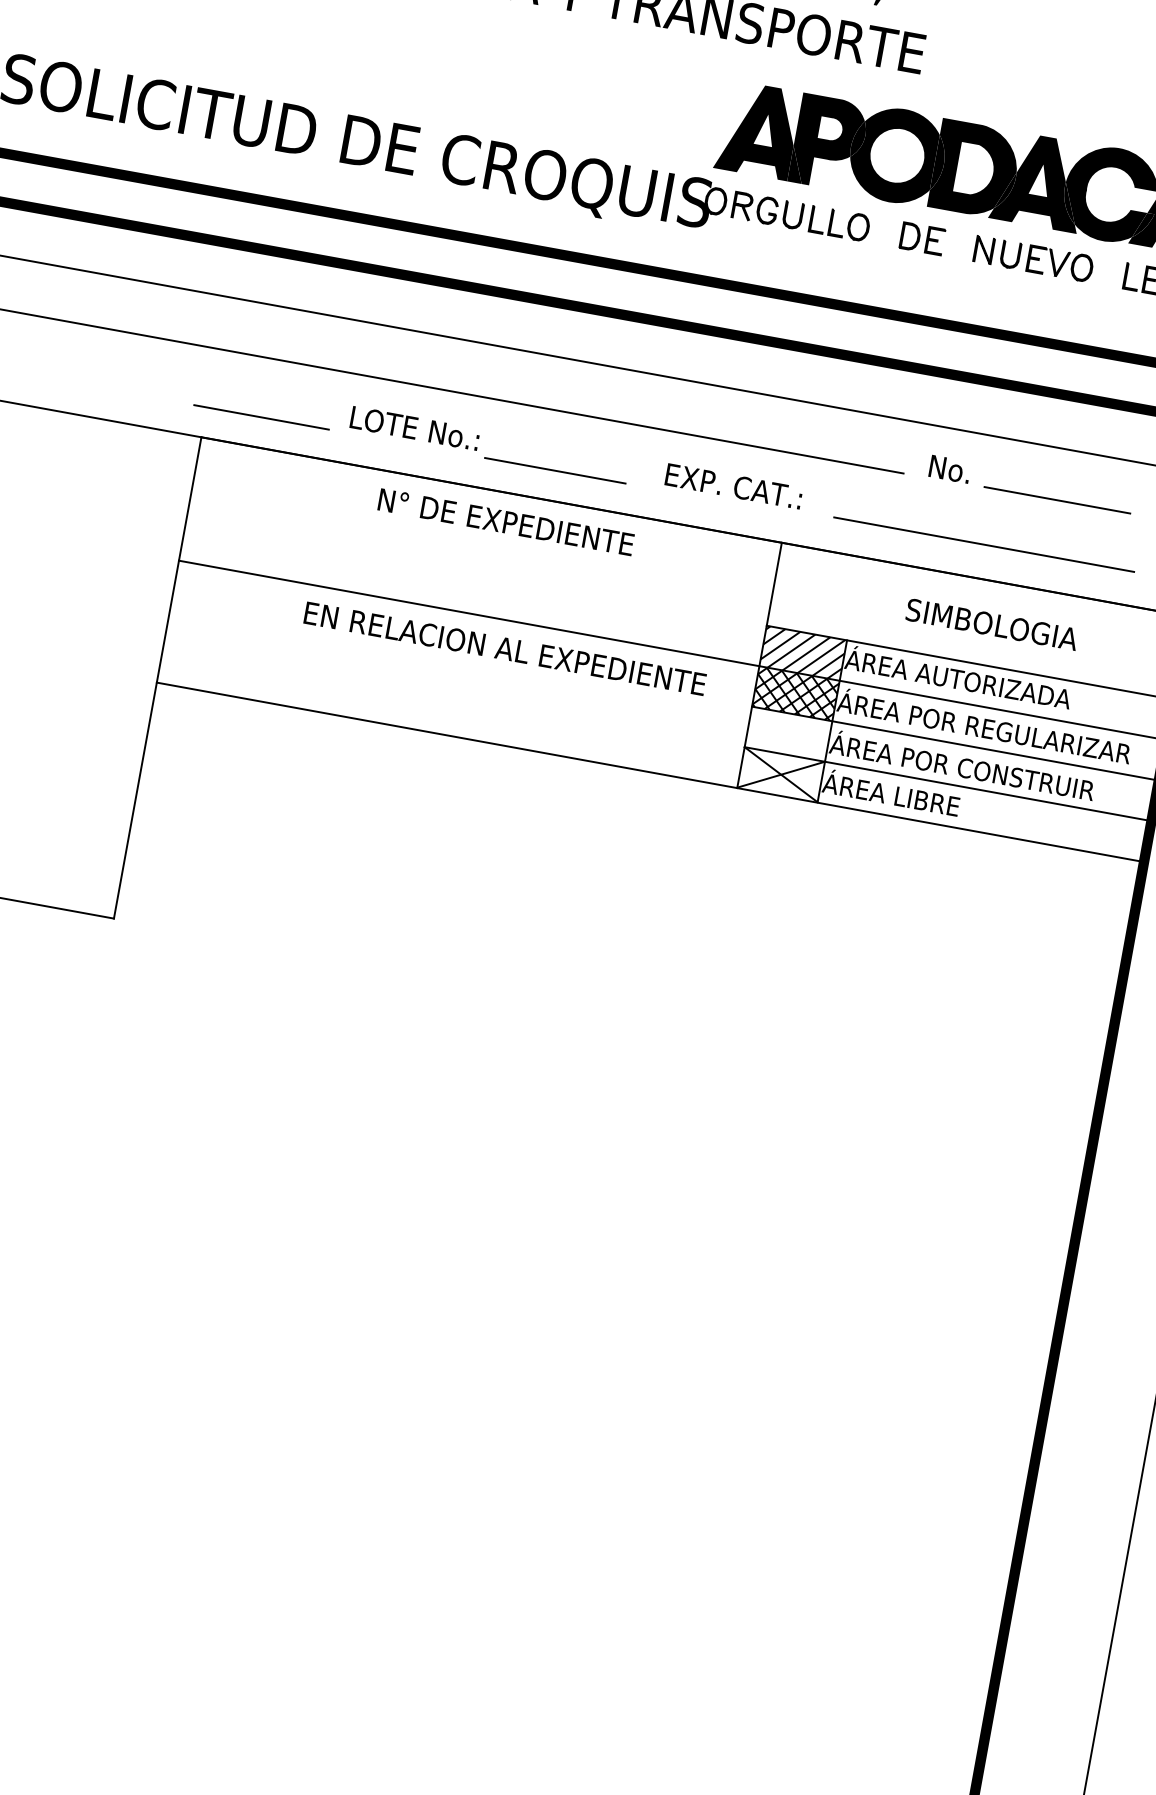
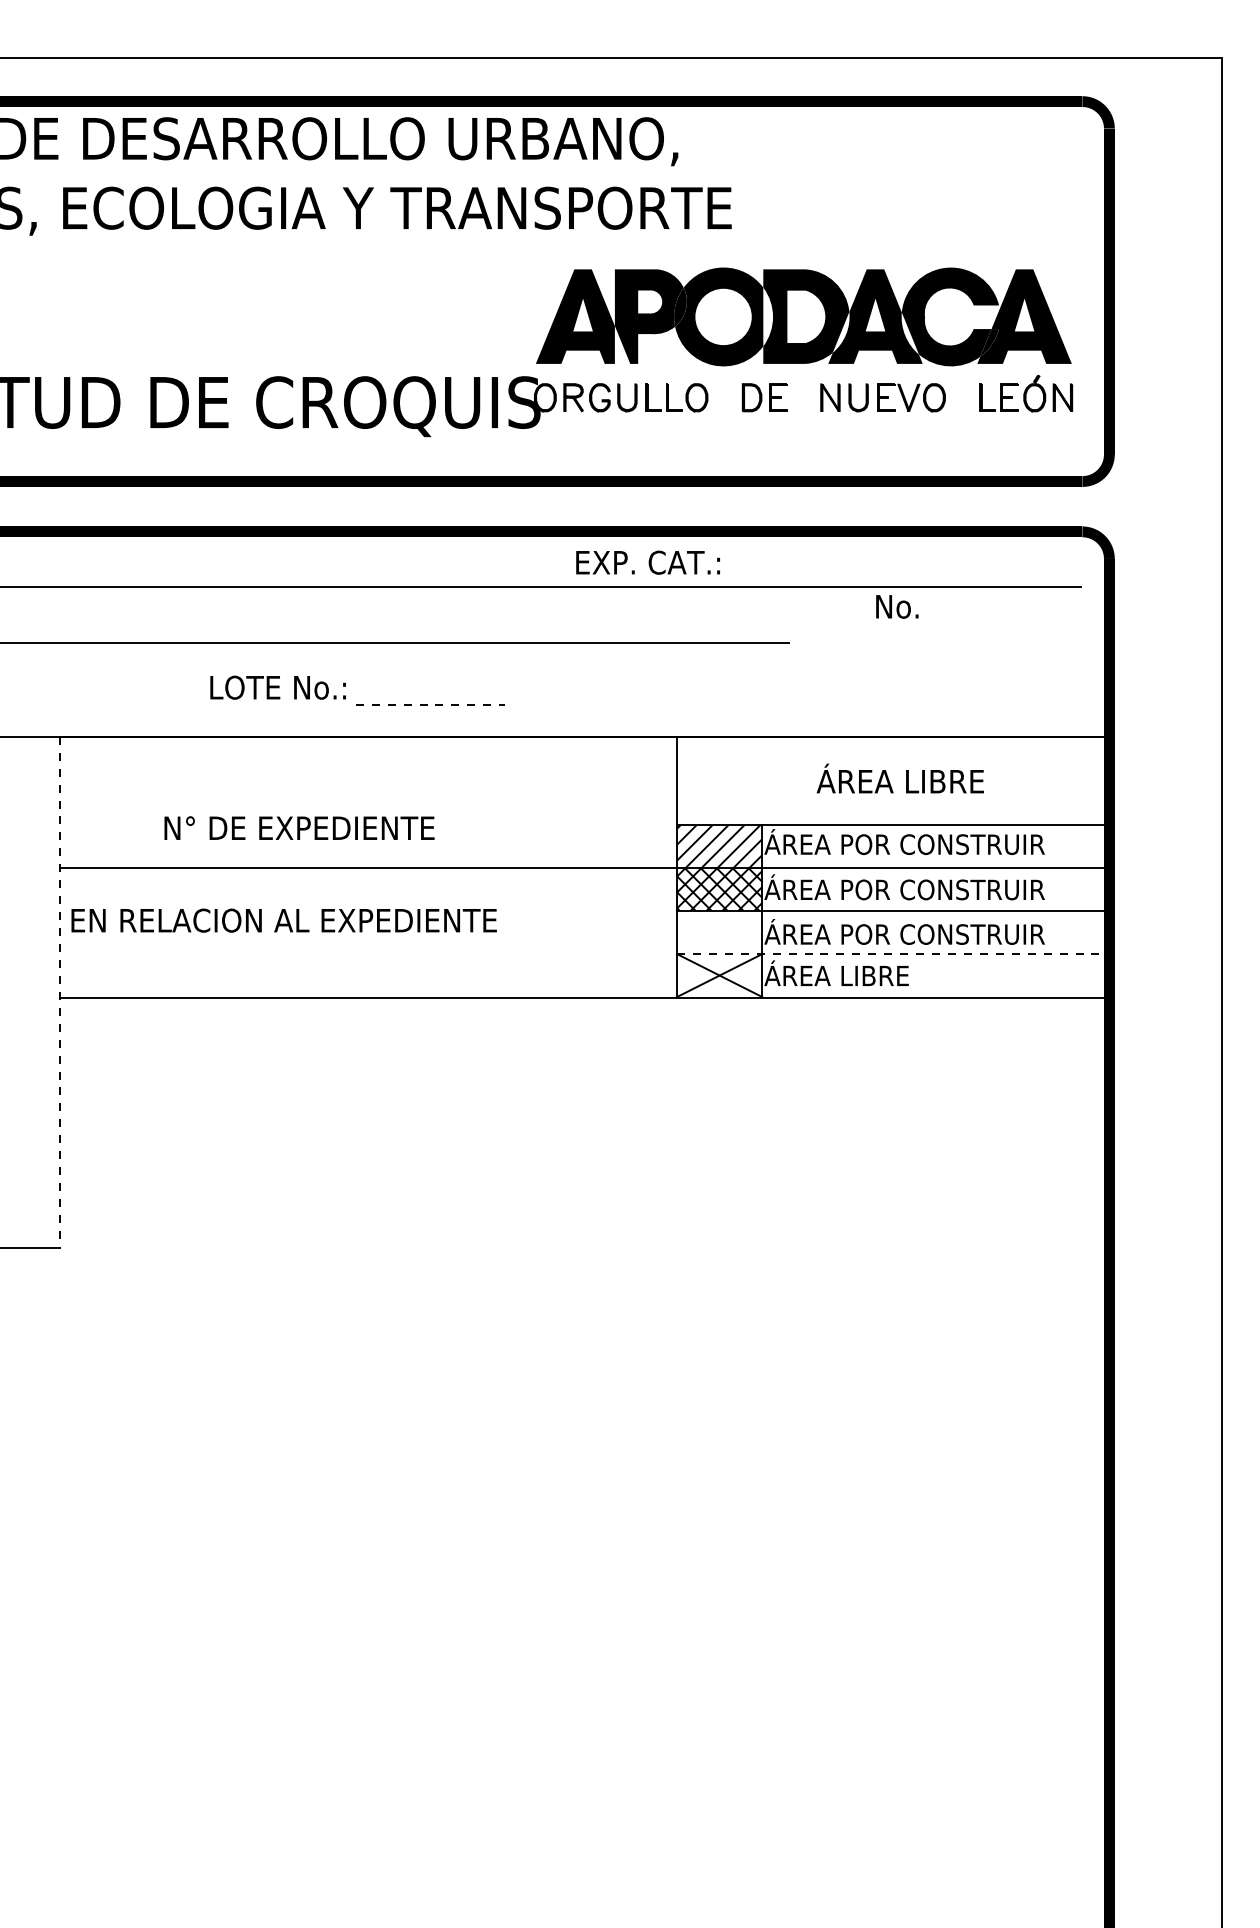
fill: (939, 163) -> (768, 316), removed
fill: (797, 164) -> (622, 344), removed
fill: (1004, 189) -> (840, 331), removed
fill: (1069, 203) -> (909, 333), removed
line: (260, 417) -> (117, 705), removed
text: (950, 469) -> (897, 606), moved
line: (555, 471) -> (430, 705), solid -> dashed
text: (733, 486) -> (647, 562), moved
line: (1057, 500) -> (952, 641), removed
text: (506, 521) -> (299, 827), moved
line: (984, 544) -> (885, 700), removed
text: (991, 621) -> (907, 778), SIMBOLOGIA -> ÁREA LIBRE
text: (504, 648) -> (283, 920), moved
line: (157, 677) -> (59, 992), solid -> dashed
text: (1012, 689) -> (941, 844), ÁREA AUTORIZADA -> ÁREA POR CONSTRUIR
text: (1047, 739) -> (987, 889), ÁREA POR REGULARIZAR -> ÁREA POR CONSTRUIR
line: (946, 784) -> (891, 954), solid -> dashed

